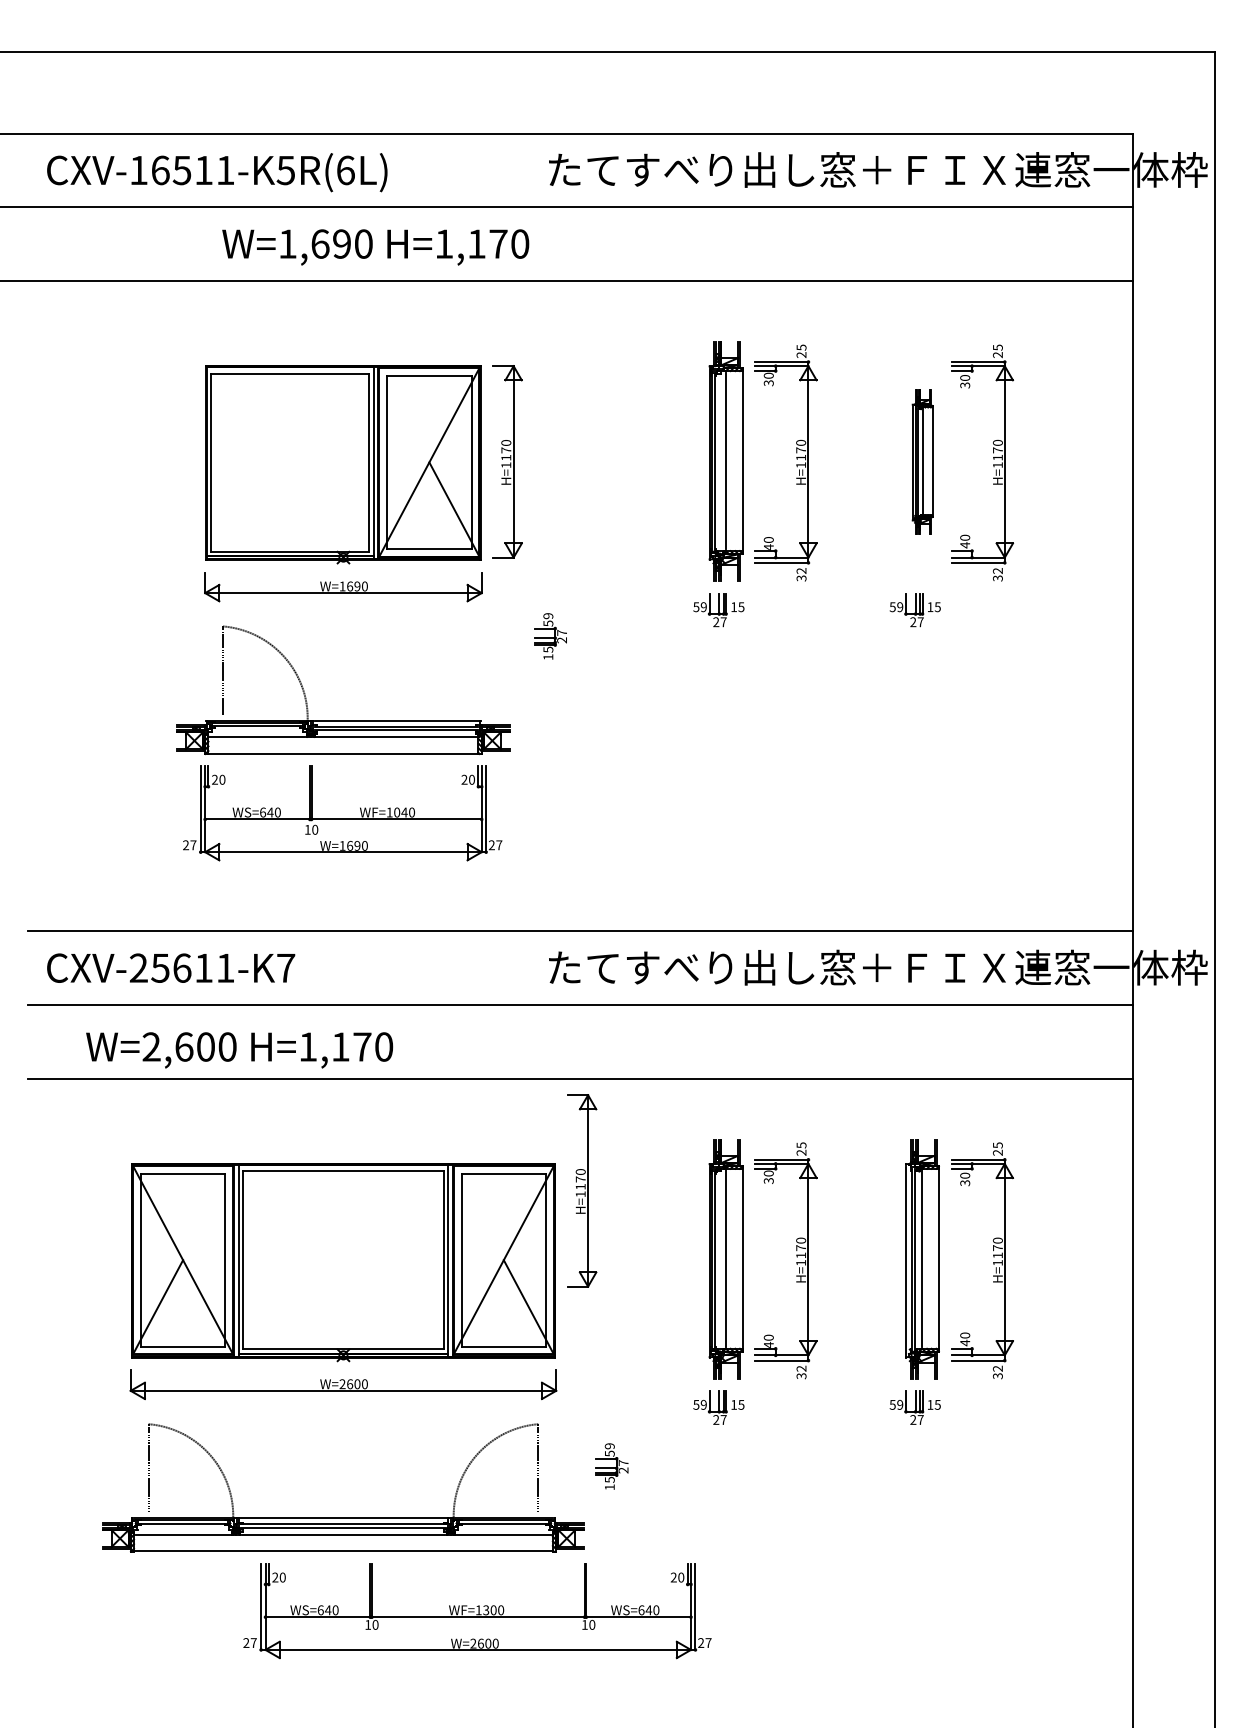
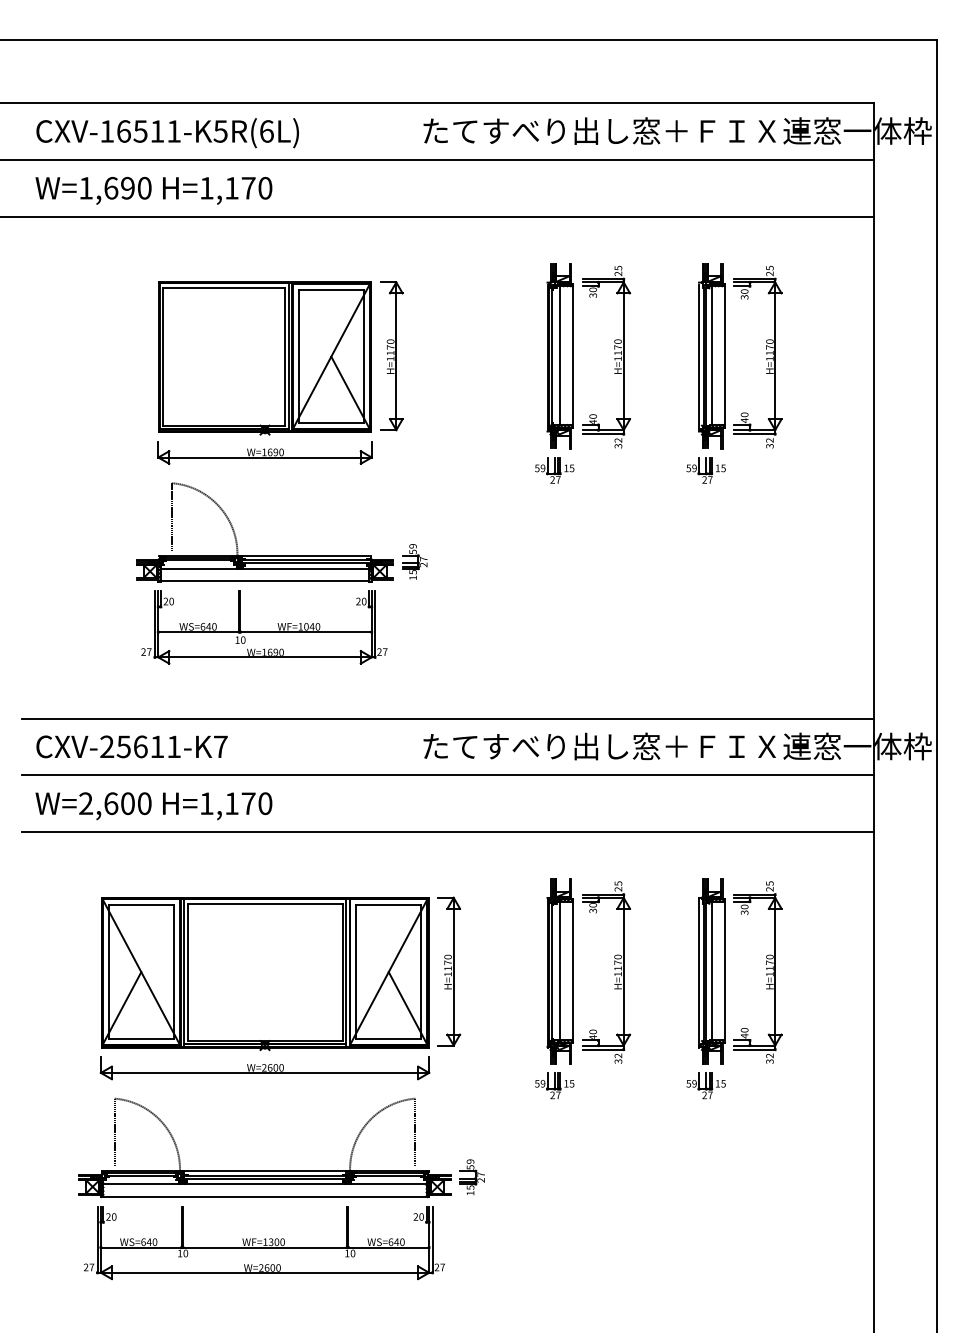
text: (375, 246) -> (153, 190), moved
part: (922, 462) -> (711, 356), size x1.67
part: (550, 635) -> (414, 561), moved
text: (239, 1050) -> (153, 806), moved
part: (582, 1190) -> (449, 971), moved
part: (611, 1466) -> (471, 1177), moved
part: (477, 1611) -> (264, 1243), moved

